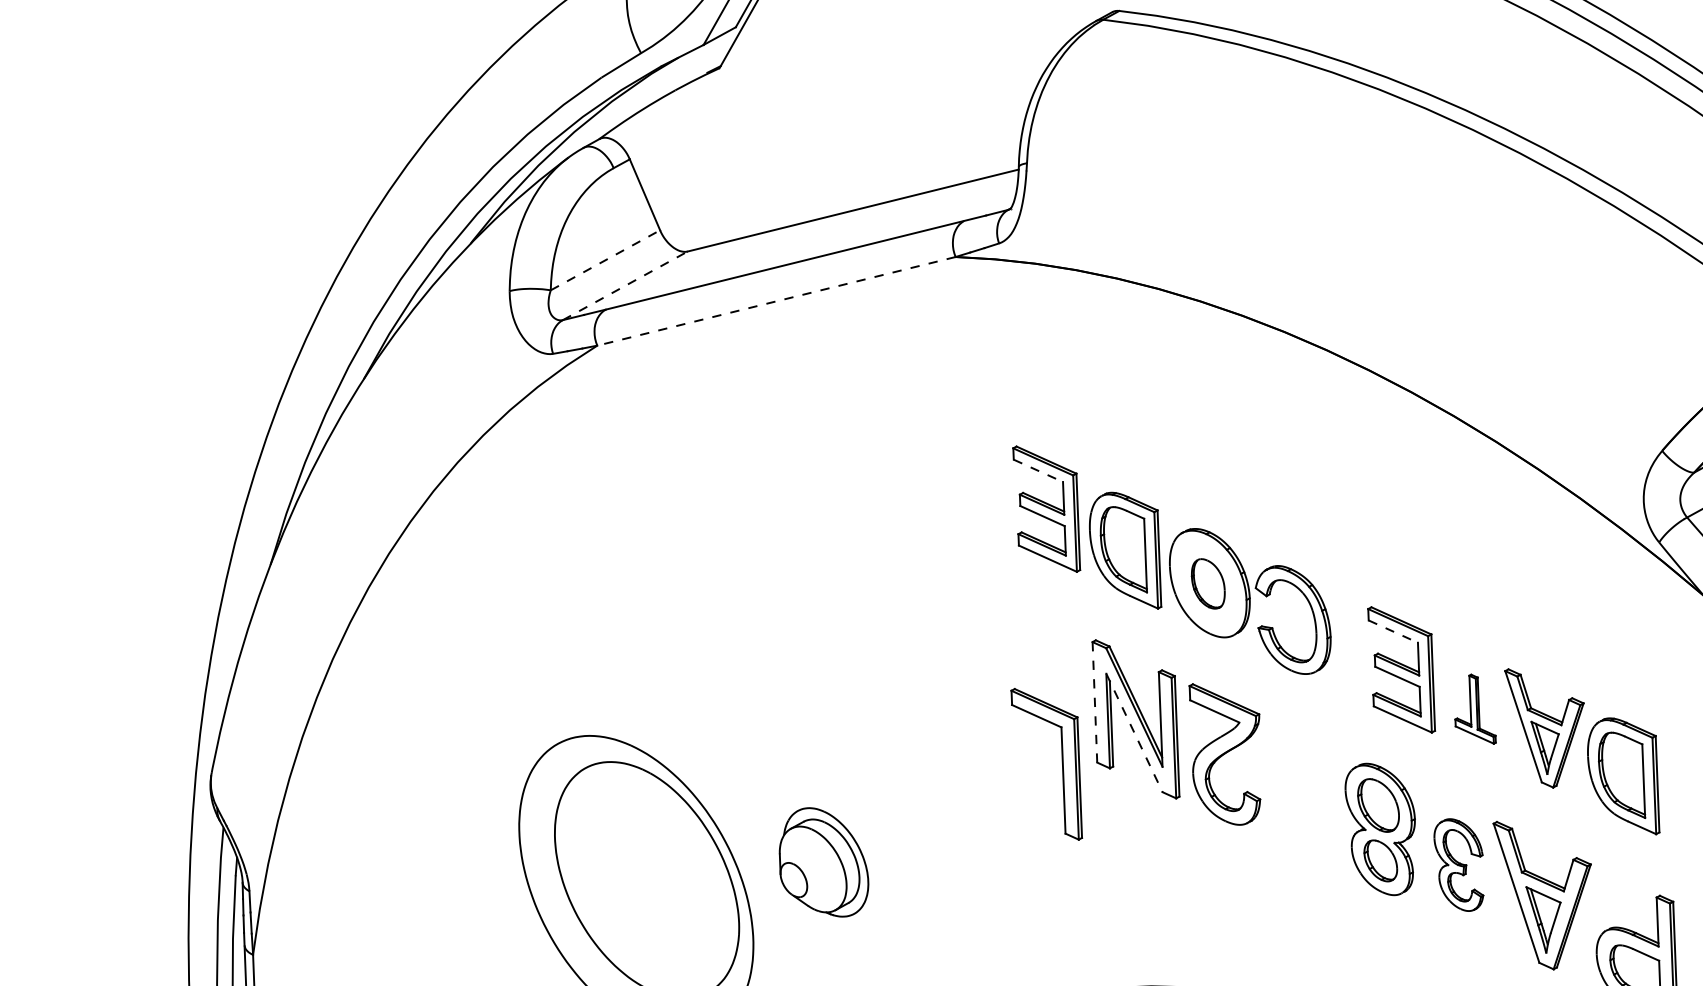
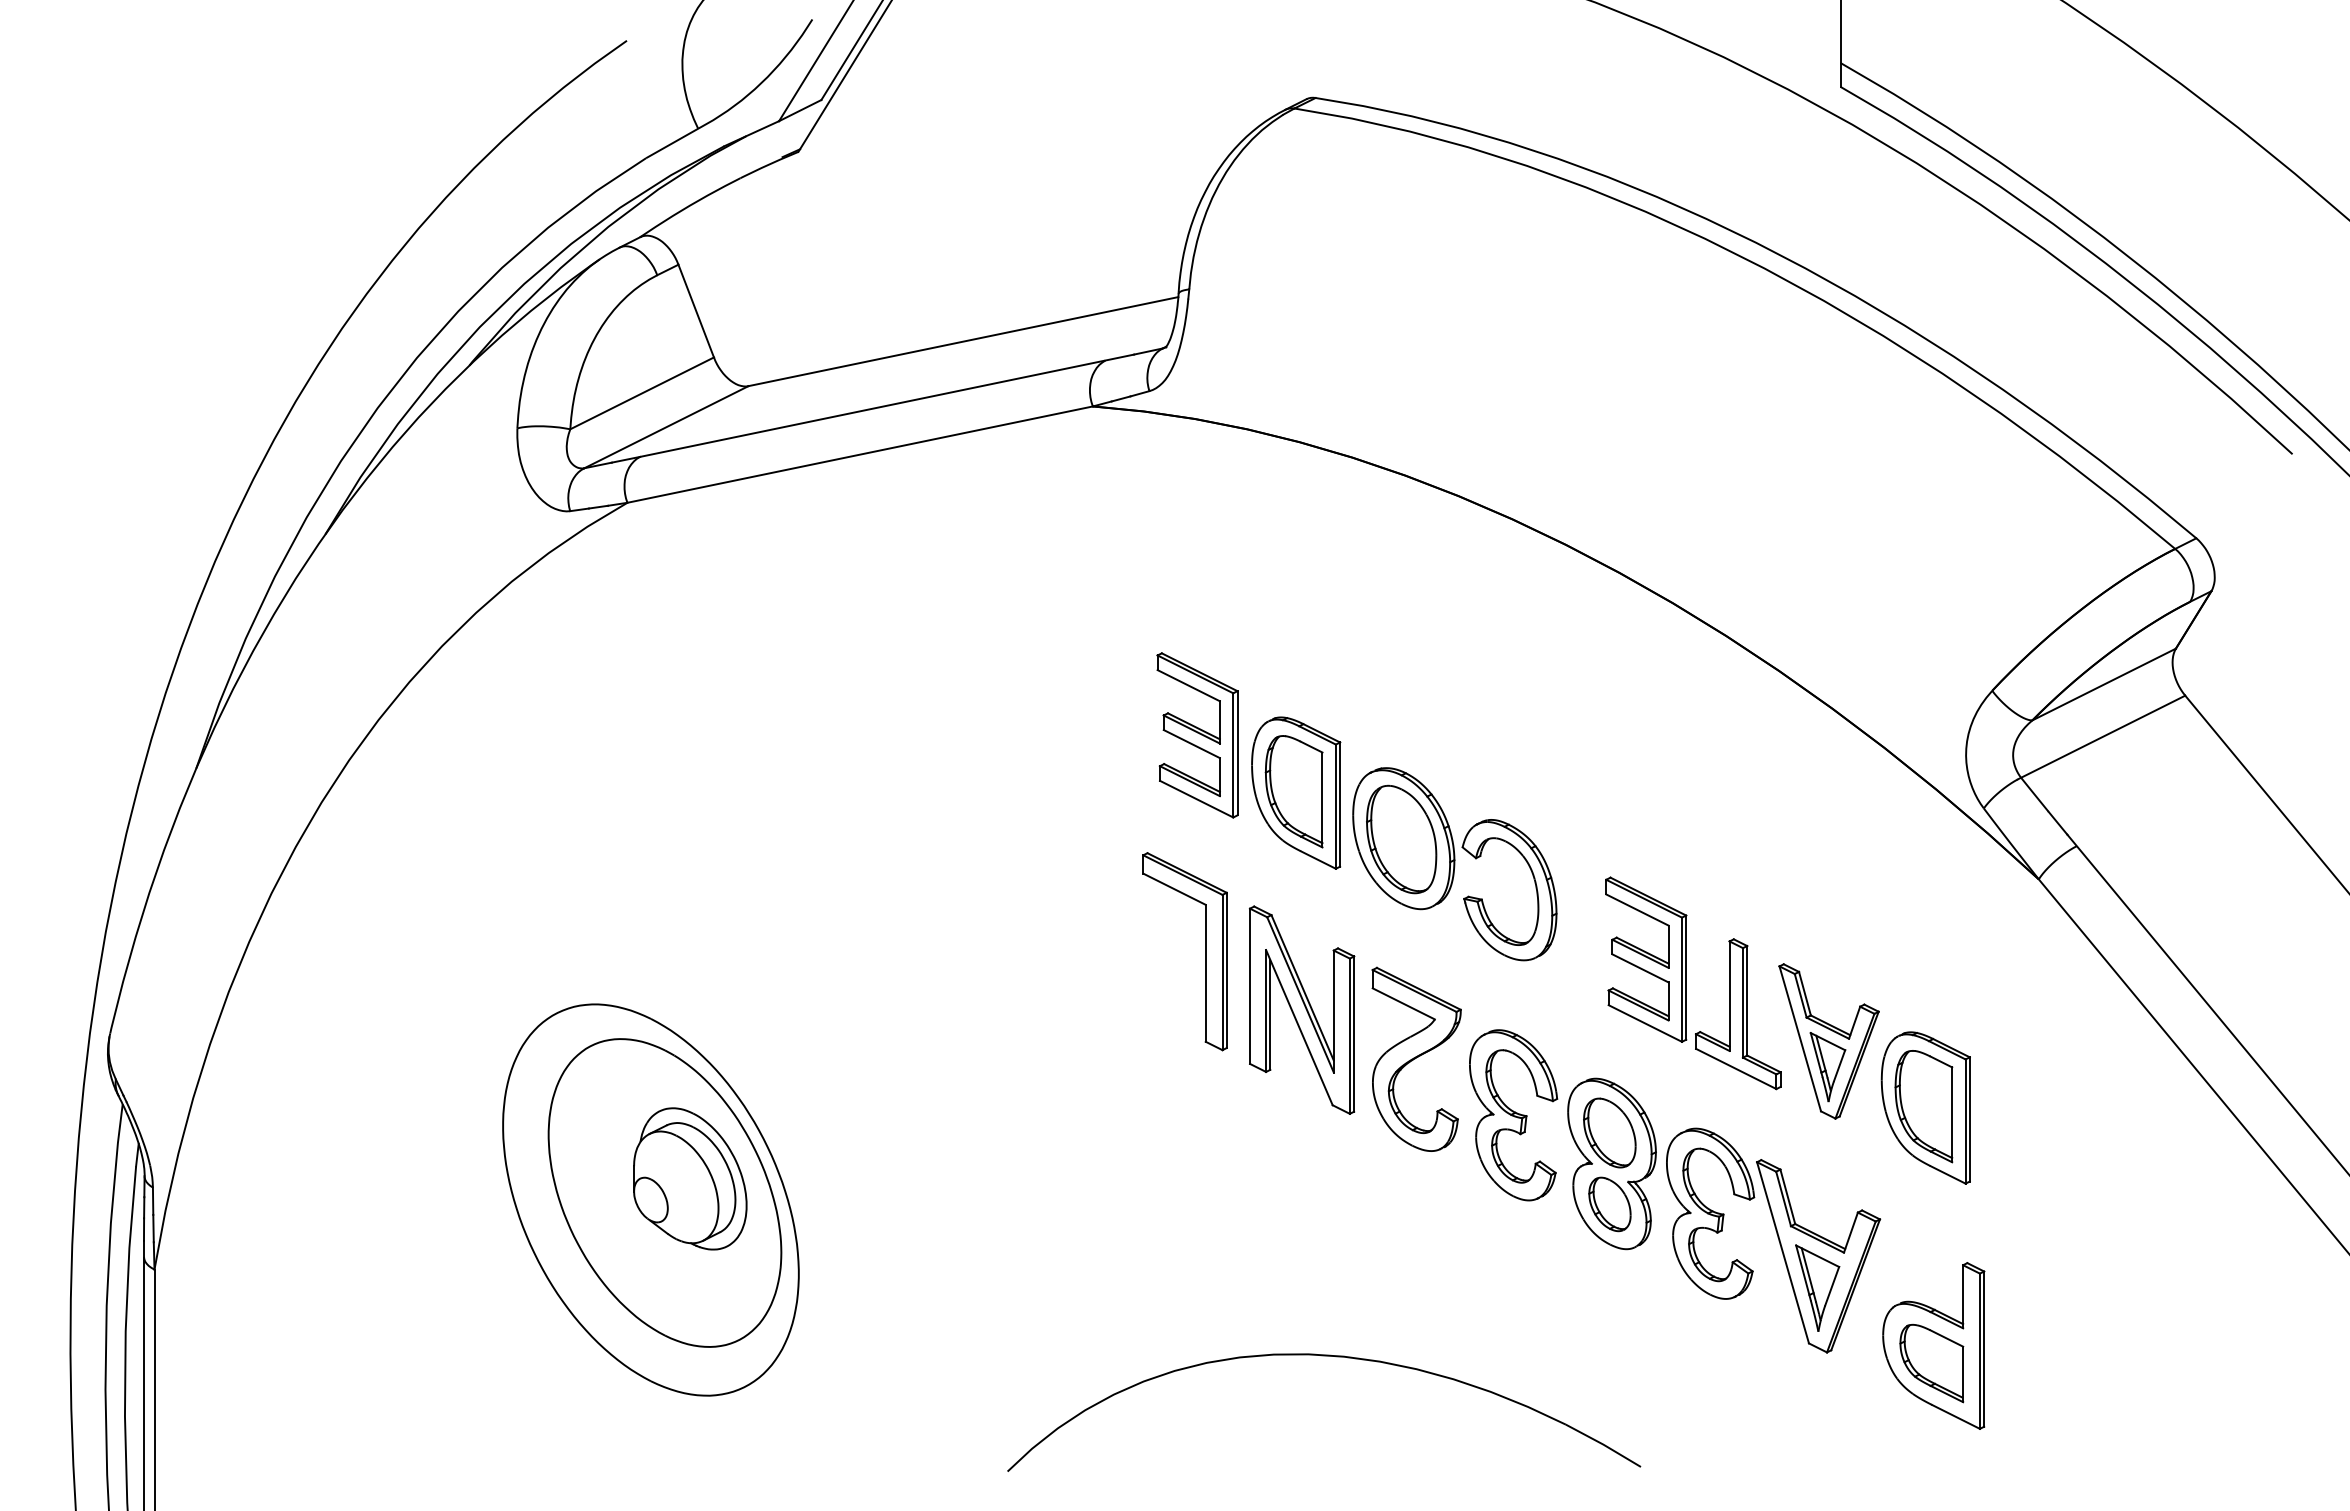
line: (605, 260) -> (642, 393), dashed -> solid
line: (625, 286) -> (666, 427), dashed -> solid
line: (776, 301) -> (860, 454), dashed -> solid
line: (1038, 470) -> (1188, 685), dashed -> solid
part: (1208, 583) -> (1401, 839), size x1.67
line: (1393, 631) -> (1637, 910), dashed -> solid
line: (1095, 702) -> (1250, 986), dashed -> solid
part: (1474, 709) -> (1738, 1014), size x1.67
line: (1134, 733) -> (1299, 1028), dashed -> solid
part: (1062, 763) -> (1205, 951), moved
part: (1303, 794) -> (1513, 1115), added
part: (823, 862) -> (690, 1178), moved
part: (1459, 864) -> (1710, 1213), size x1.43

